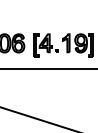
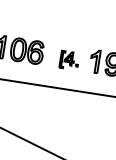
part: (45, 45) -> (68, 60), size x0.6

